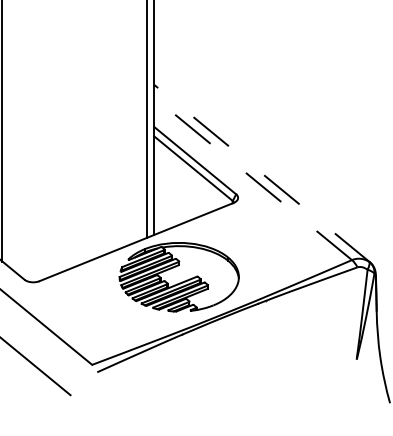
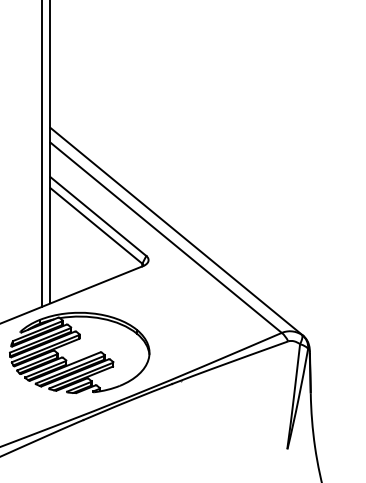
line: (262, 173) -> (177, 231), dashed -> solid
line: (252, 178) -> (165, 237), dashed -> solid

